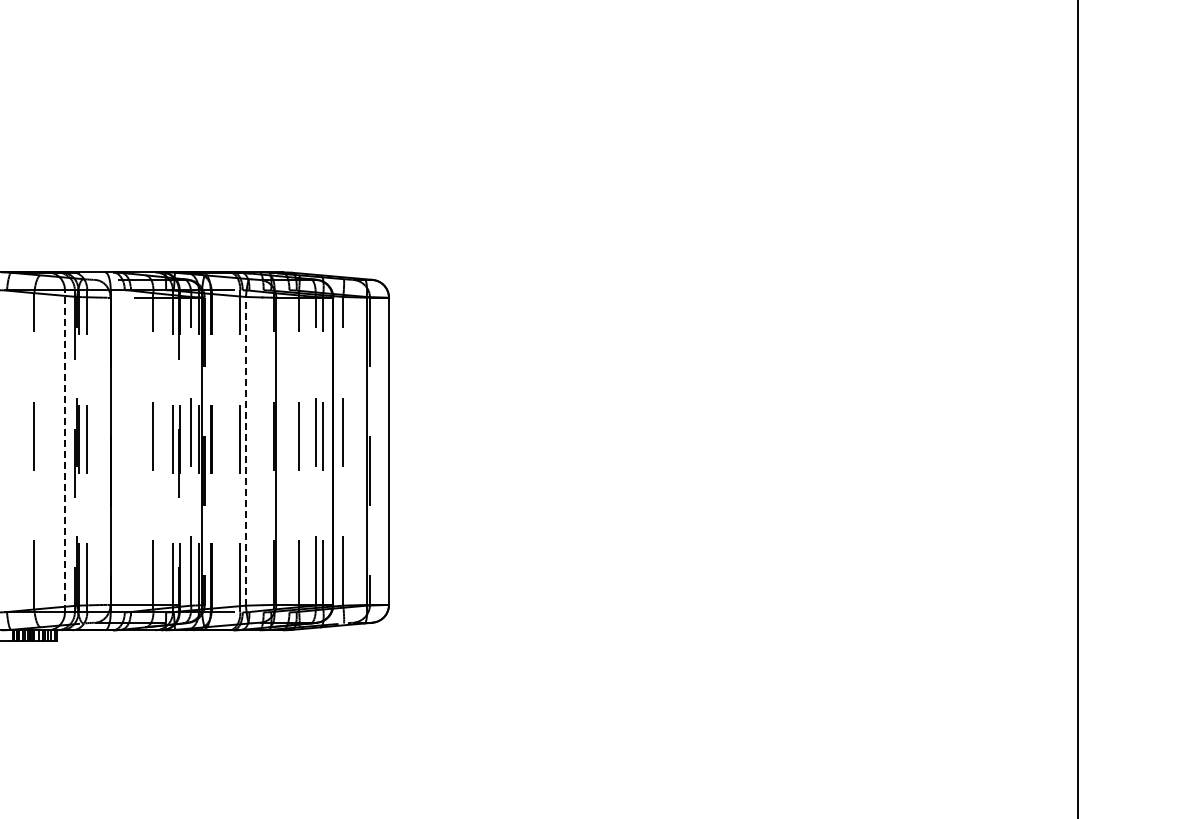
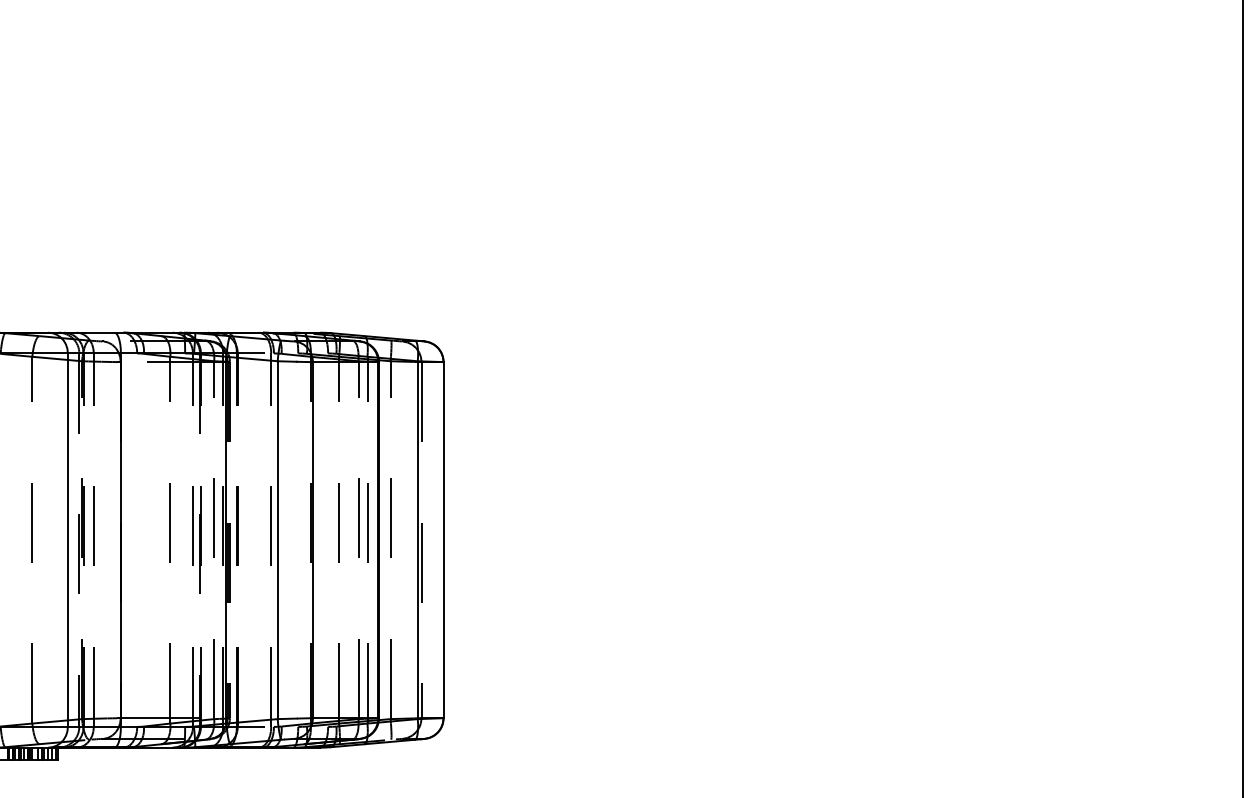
line: (65, 450) -> (68, 539), dashed -> solid
line: (245, 450) -> (277, 539), dashed -> solid

